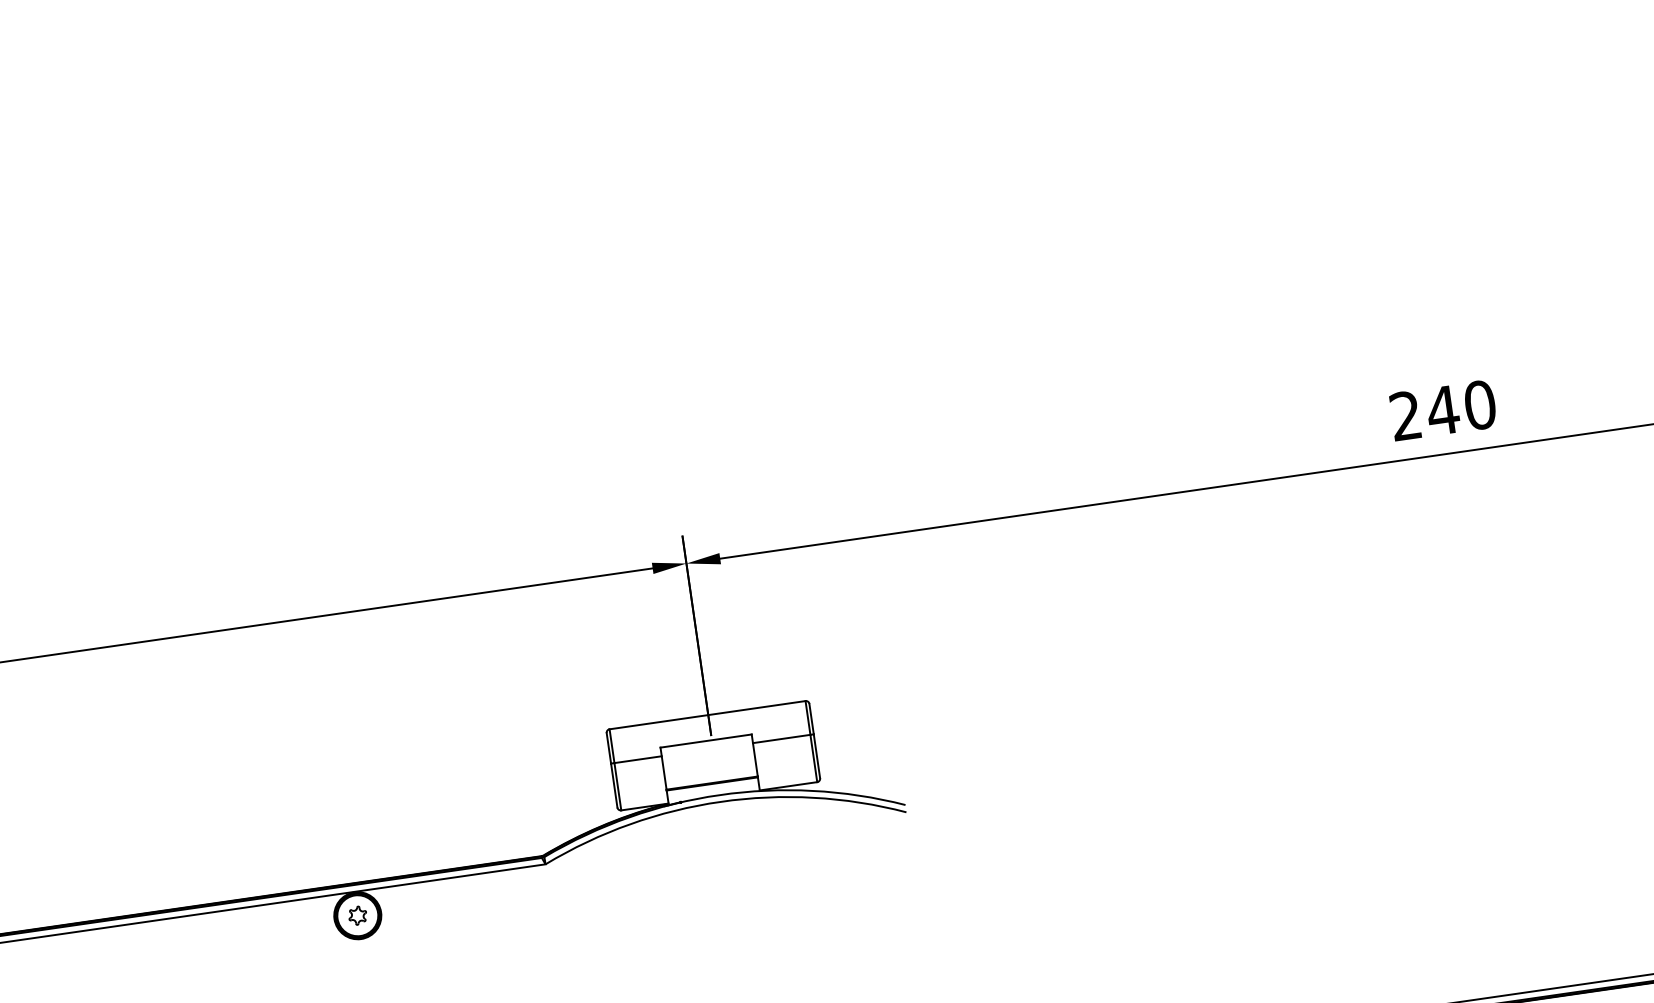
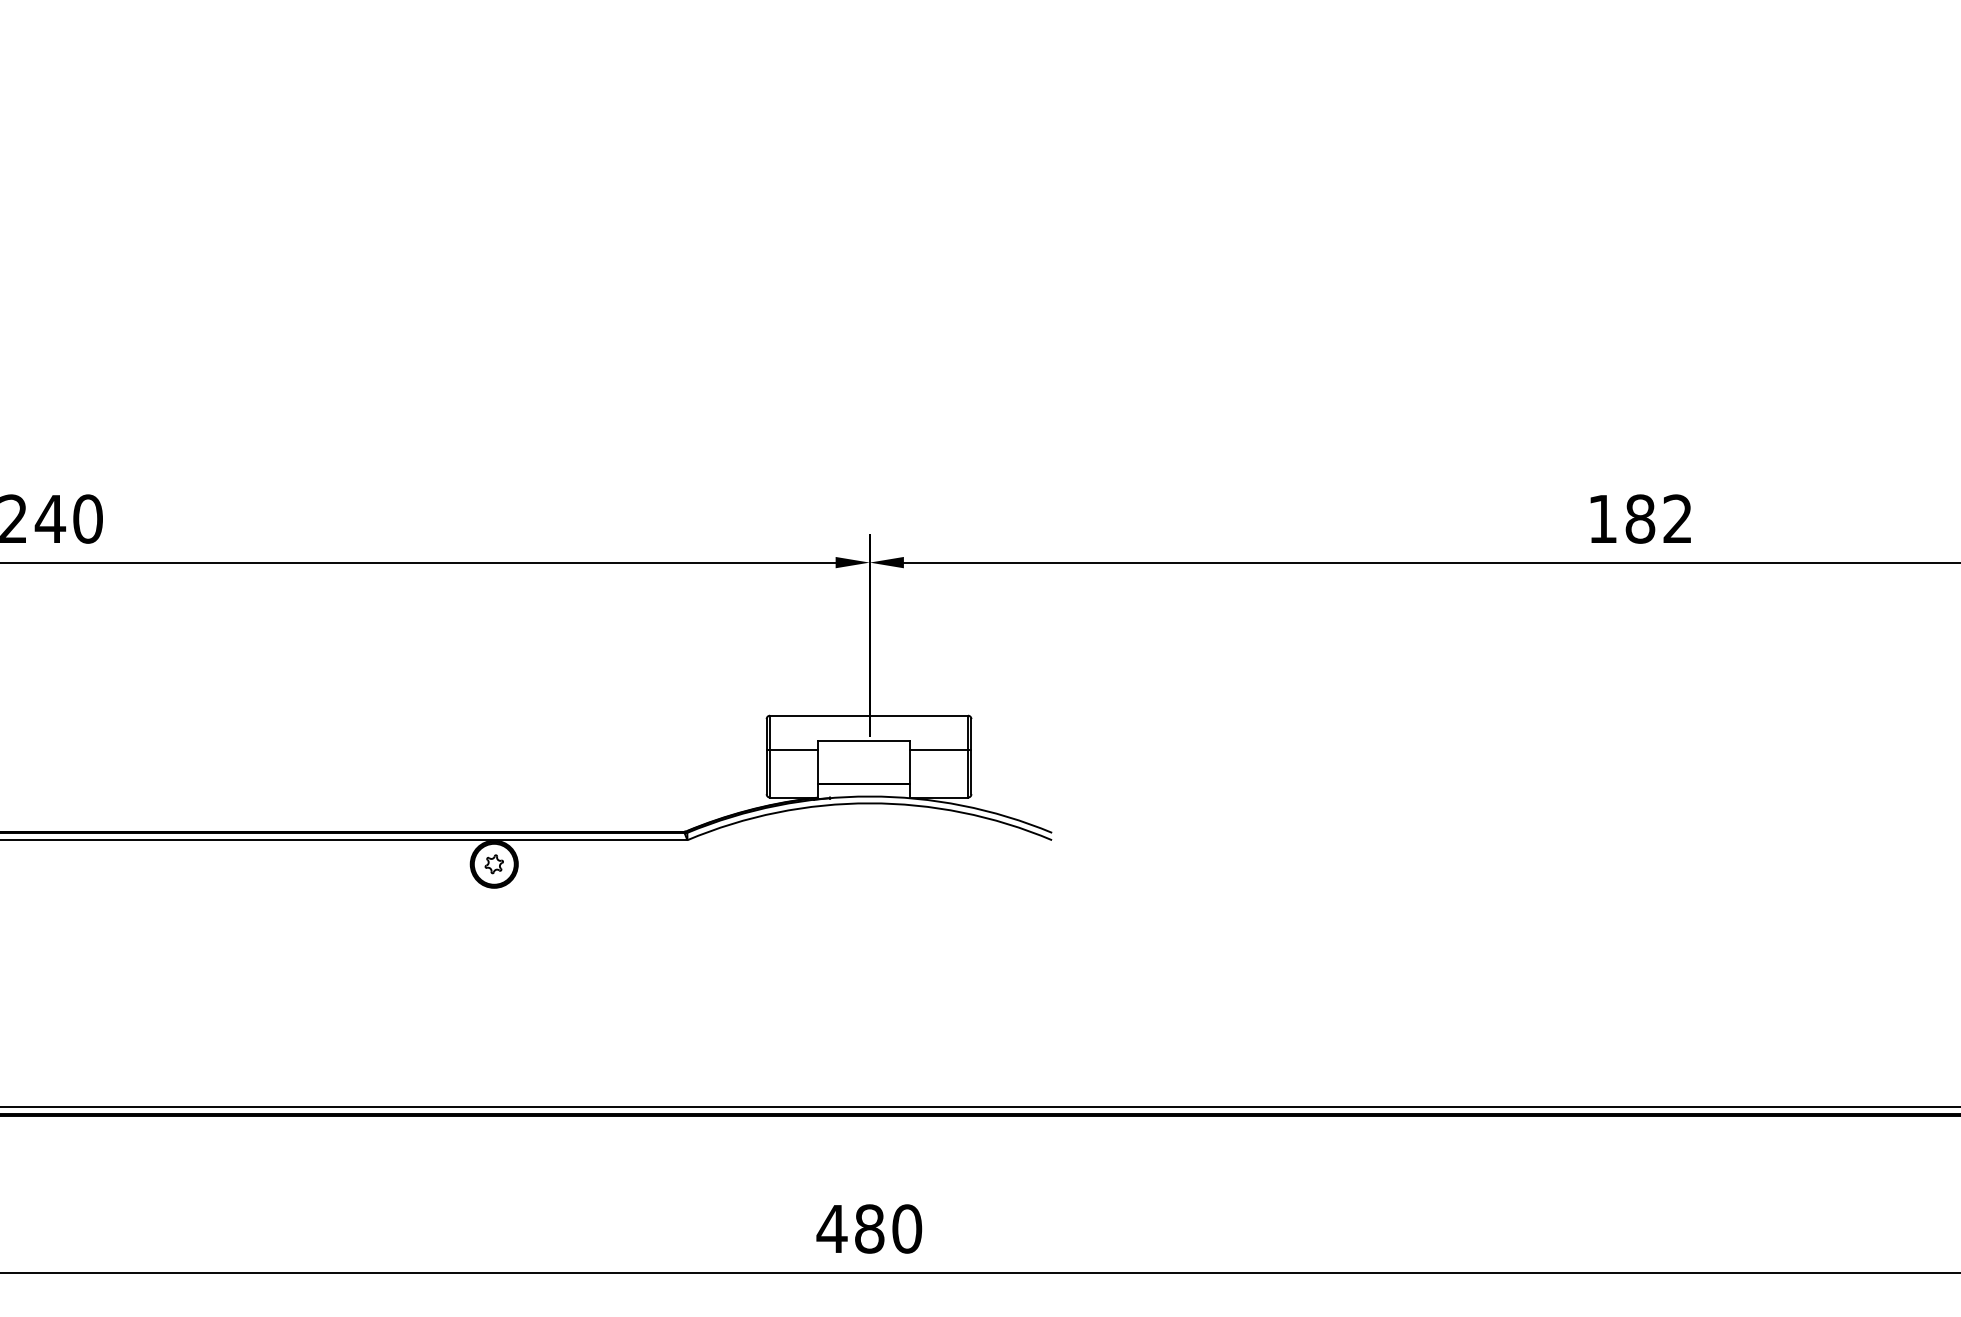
text: (1443, 409) -> (1640, 518), 240 -> 182

